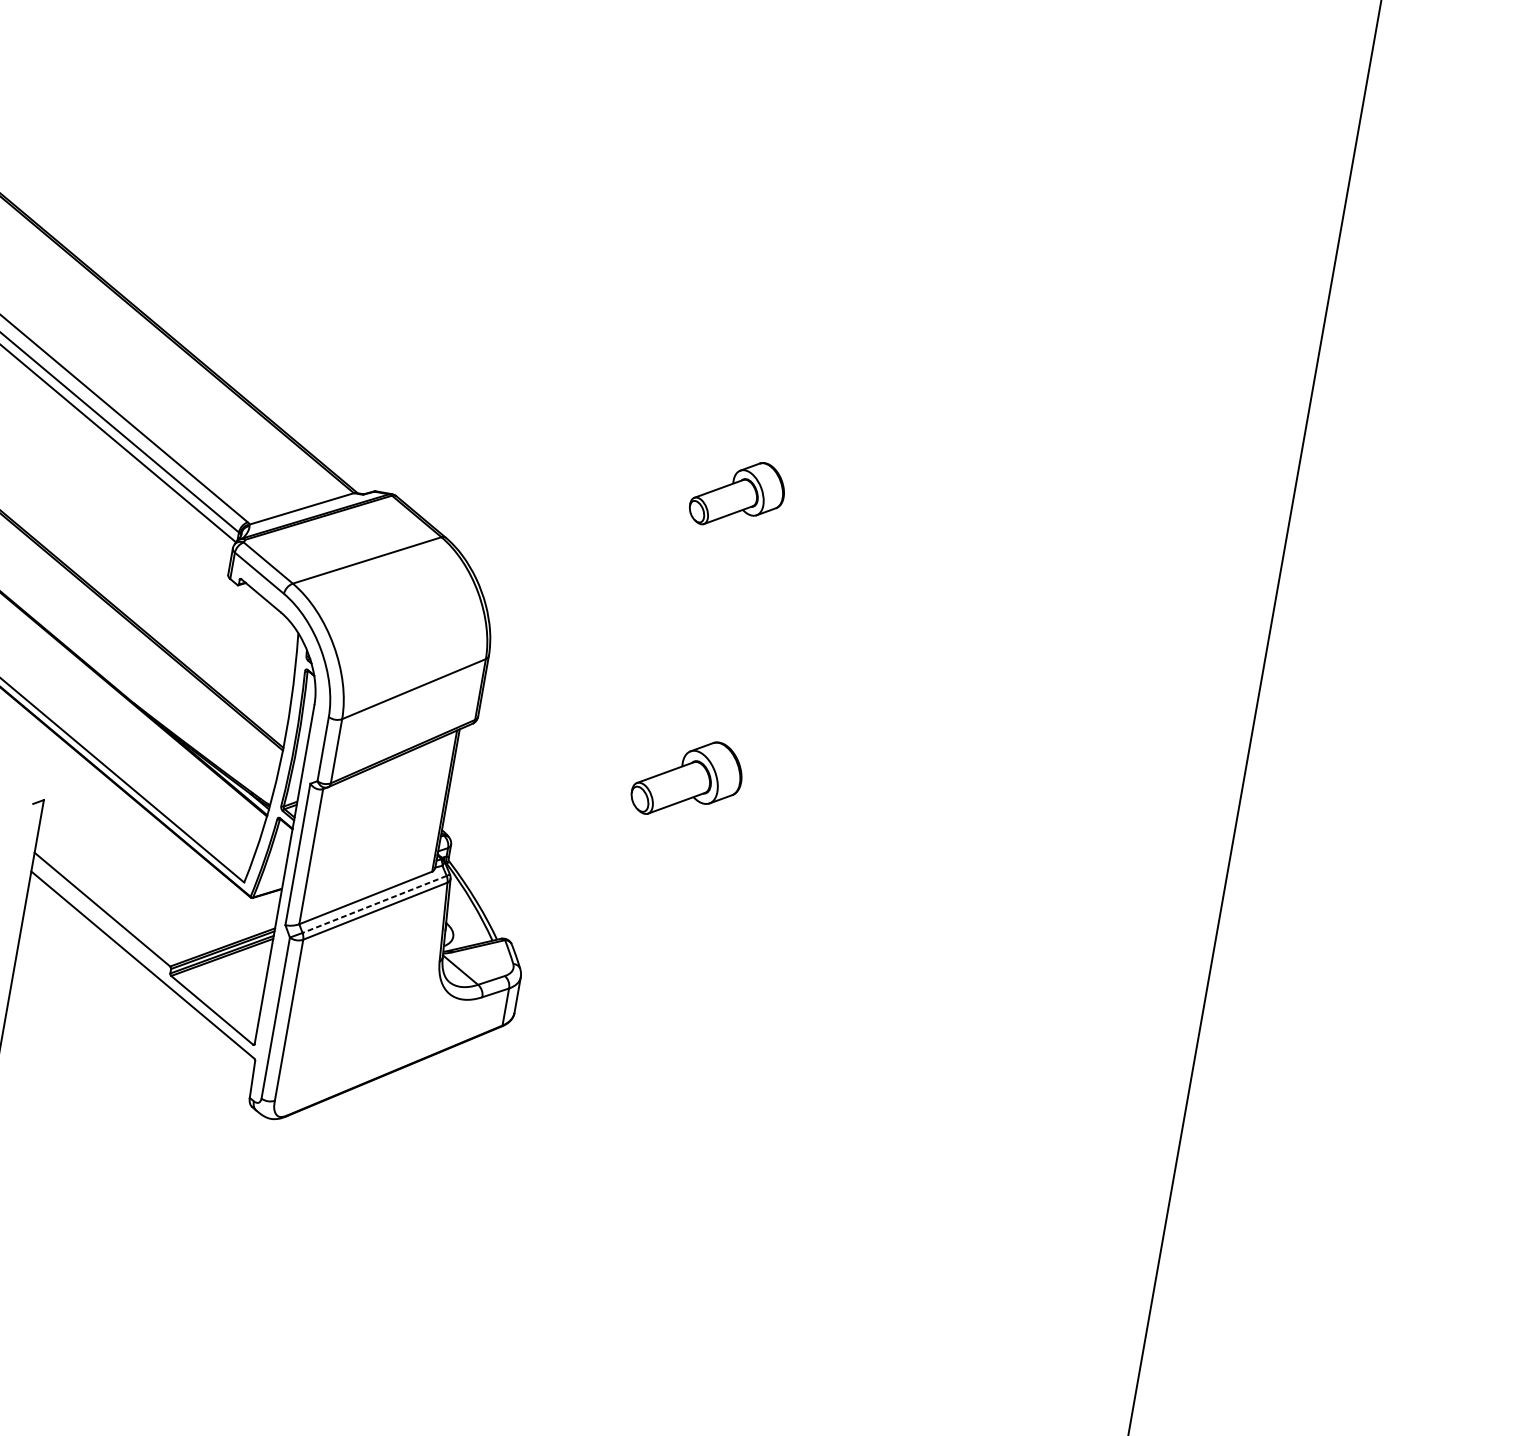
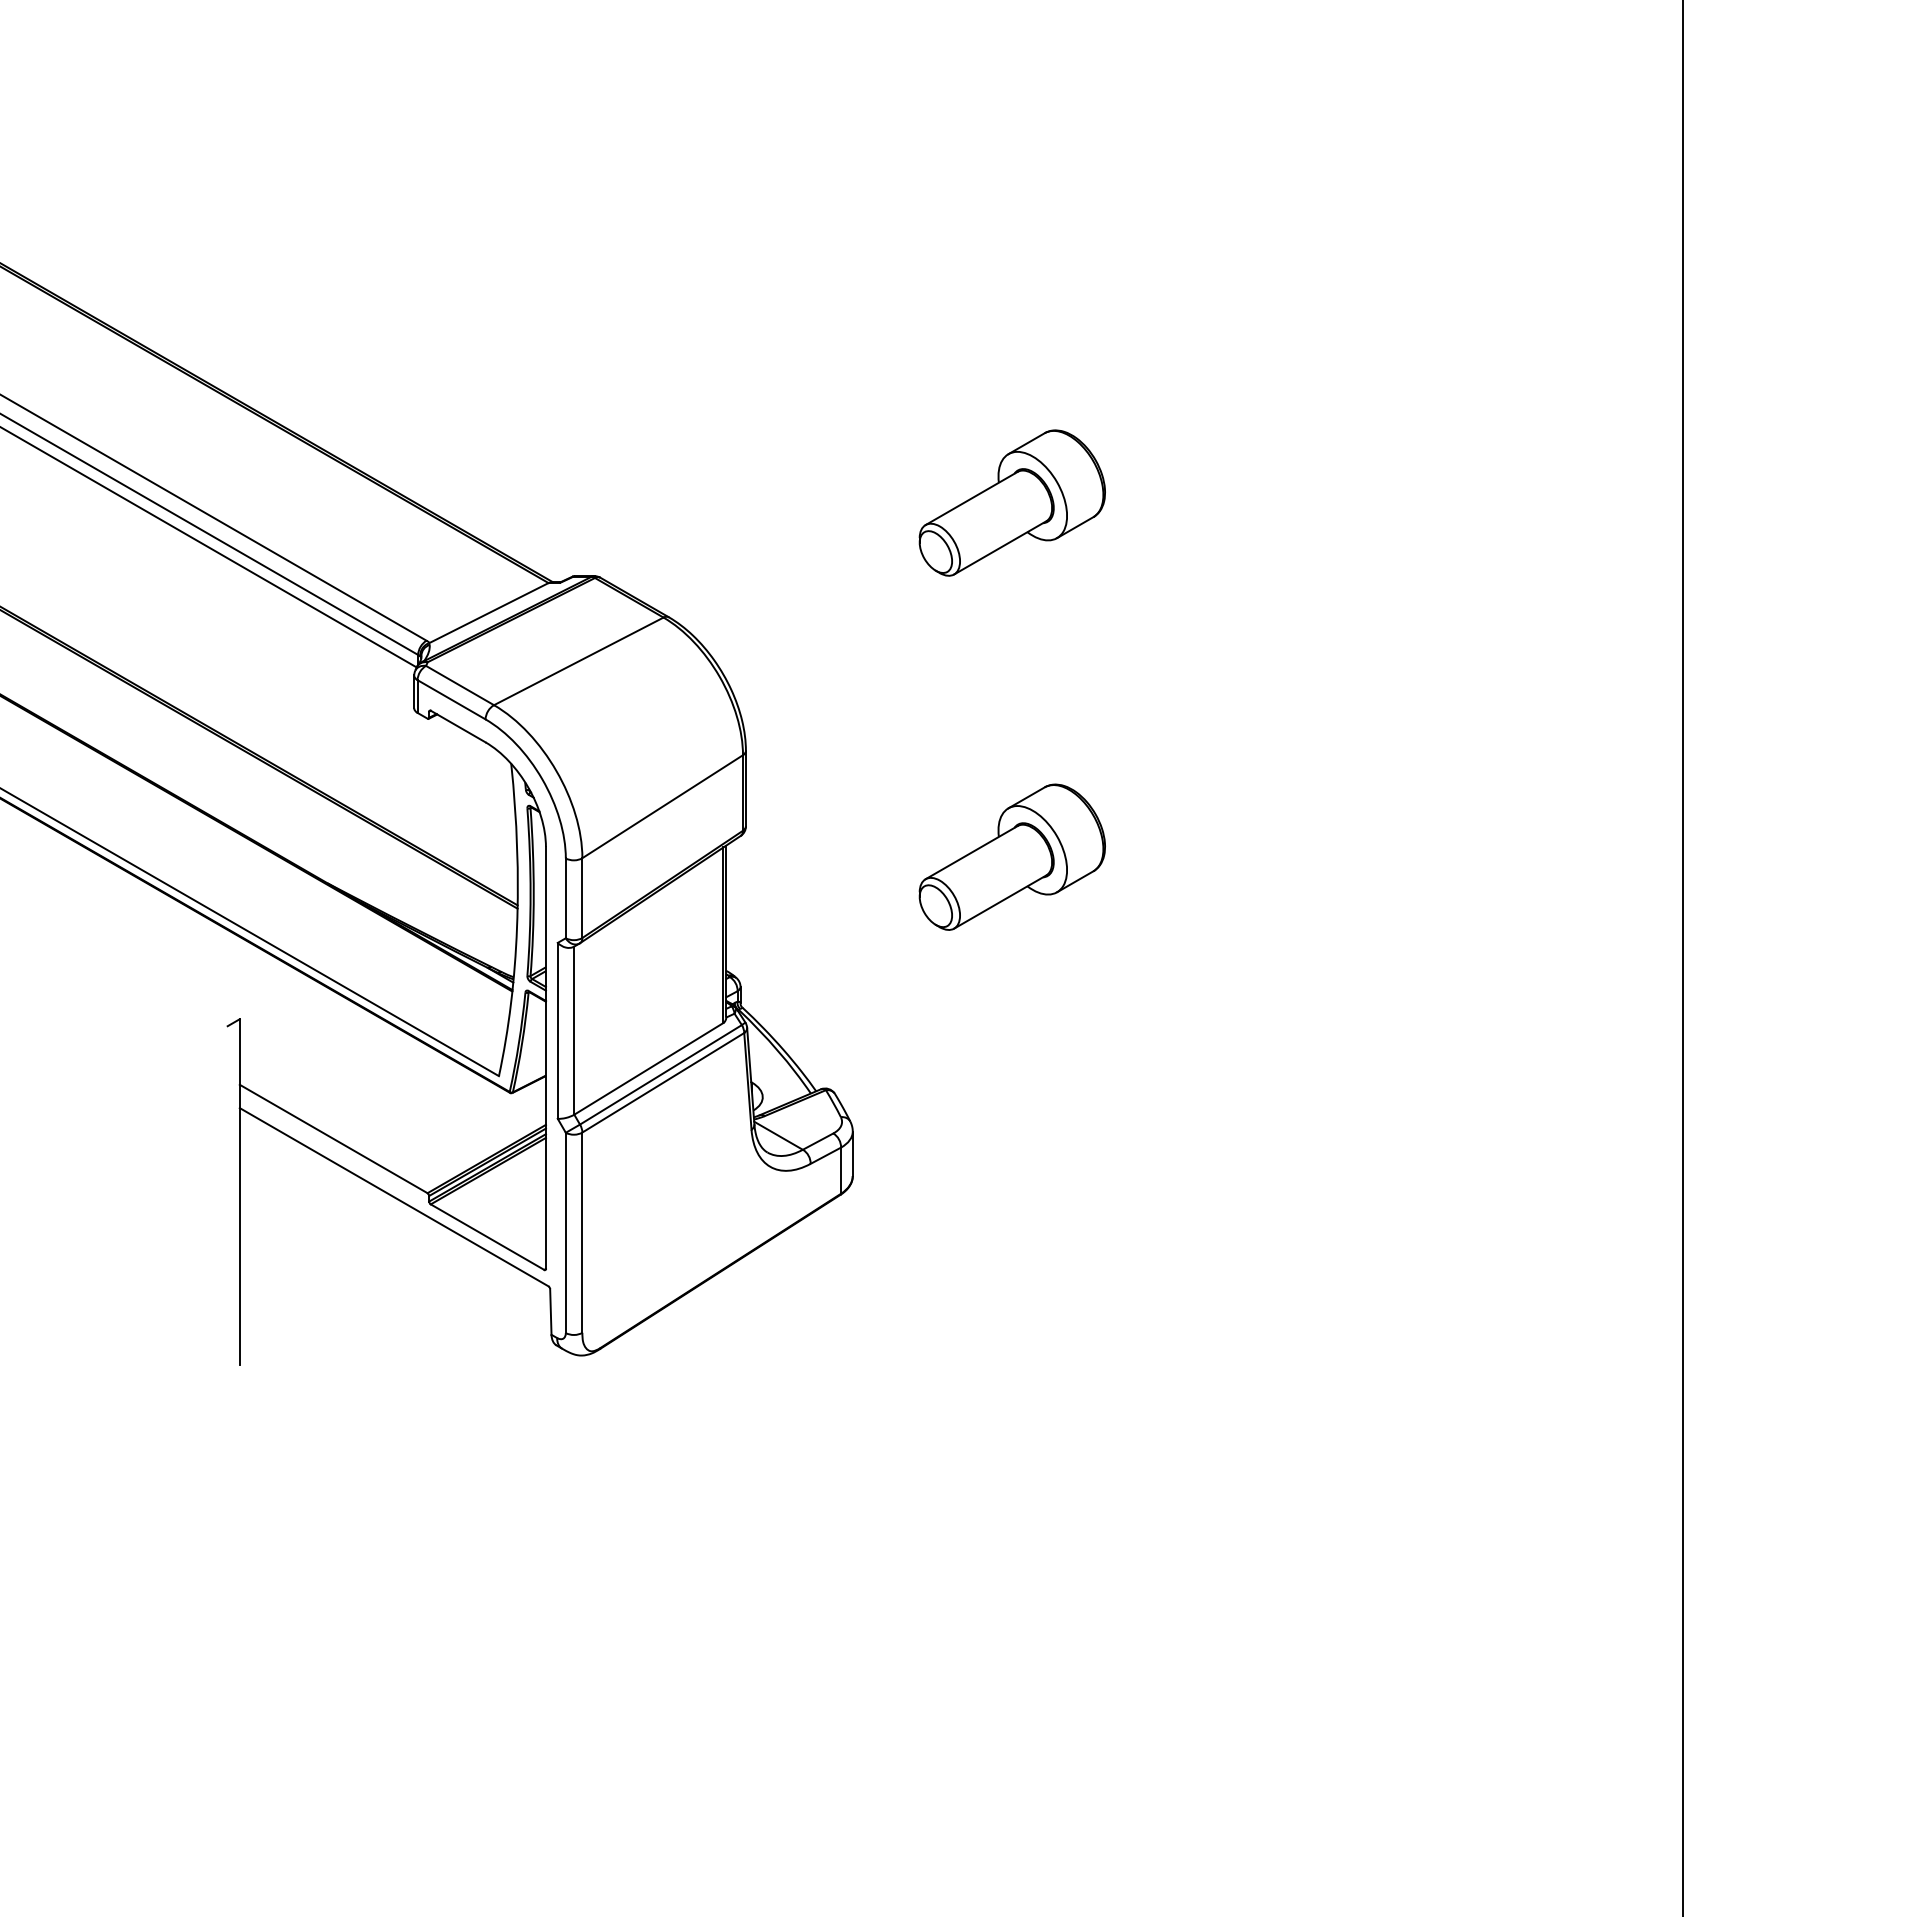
part: (737, 494) -> (1011, 502), size x1.67
part: (687, 778) -> (1011, 856), size x1.43
line: (374, 904) -> (660, 1074), dashed -> solid

